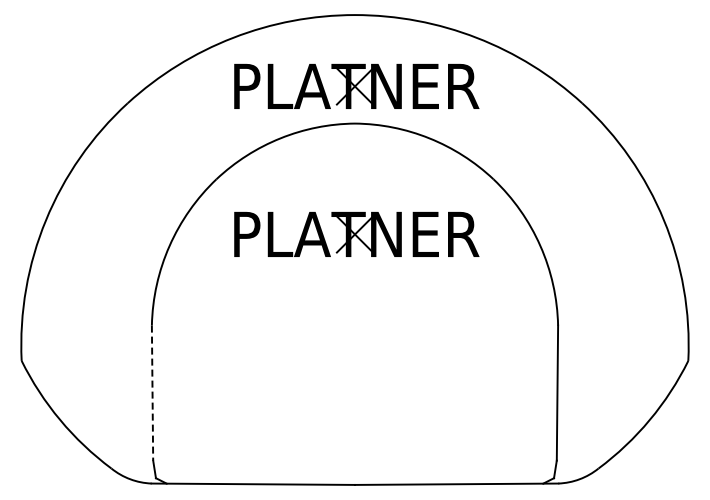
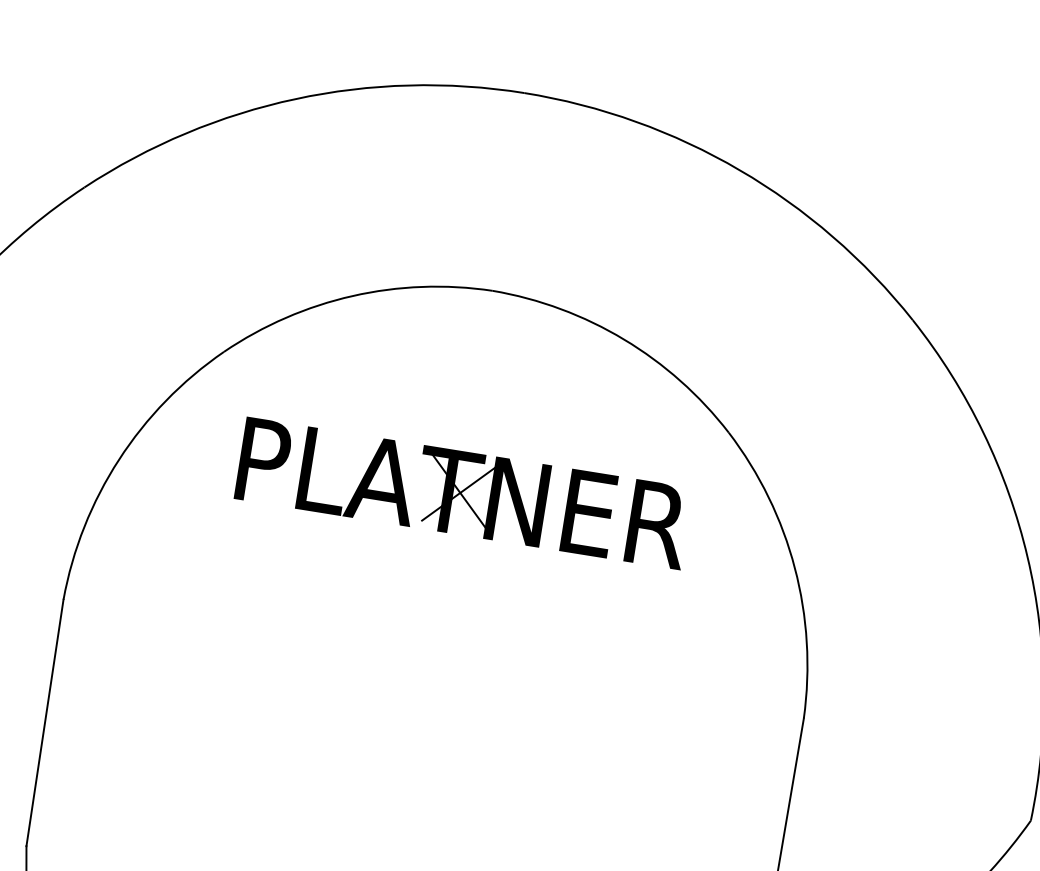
part: (356, 86) -> (506, 223), removed
line: (152, 393) -> (44, 723), dashed -> solid

